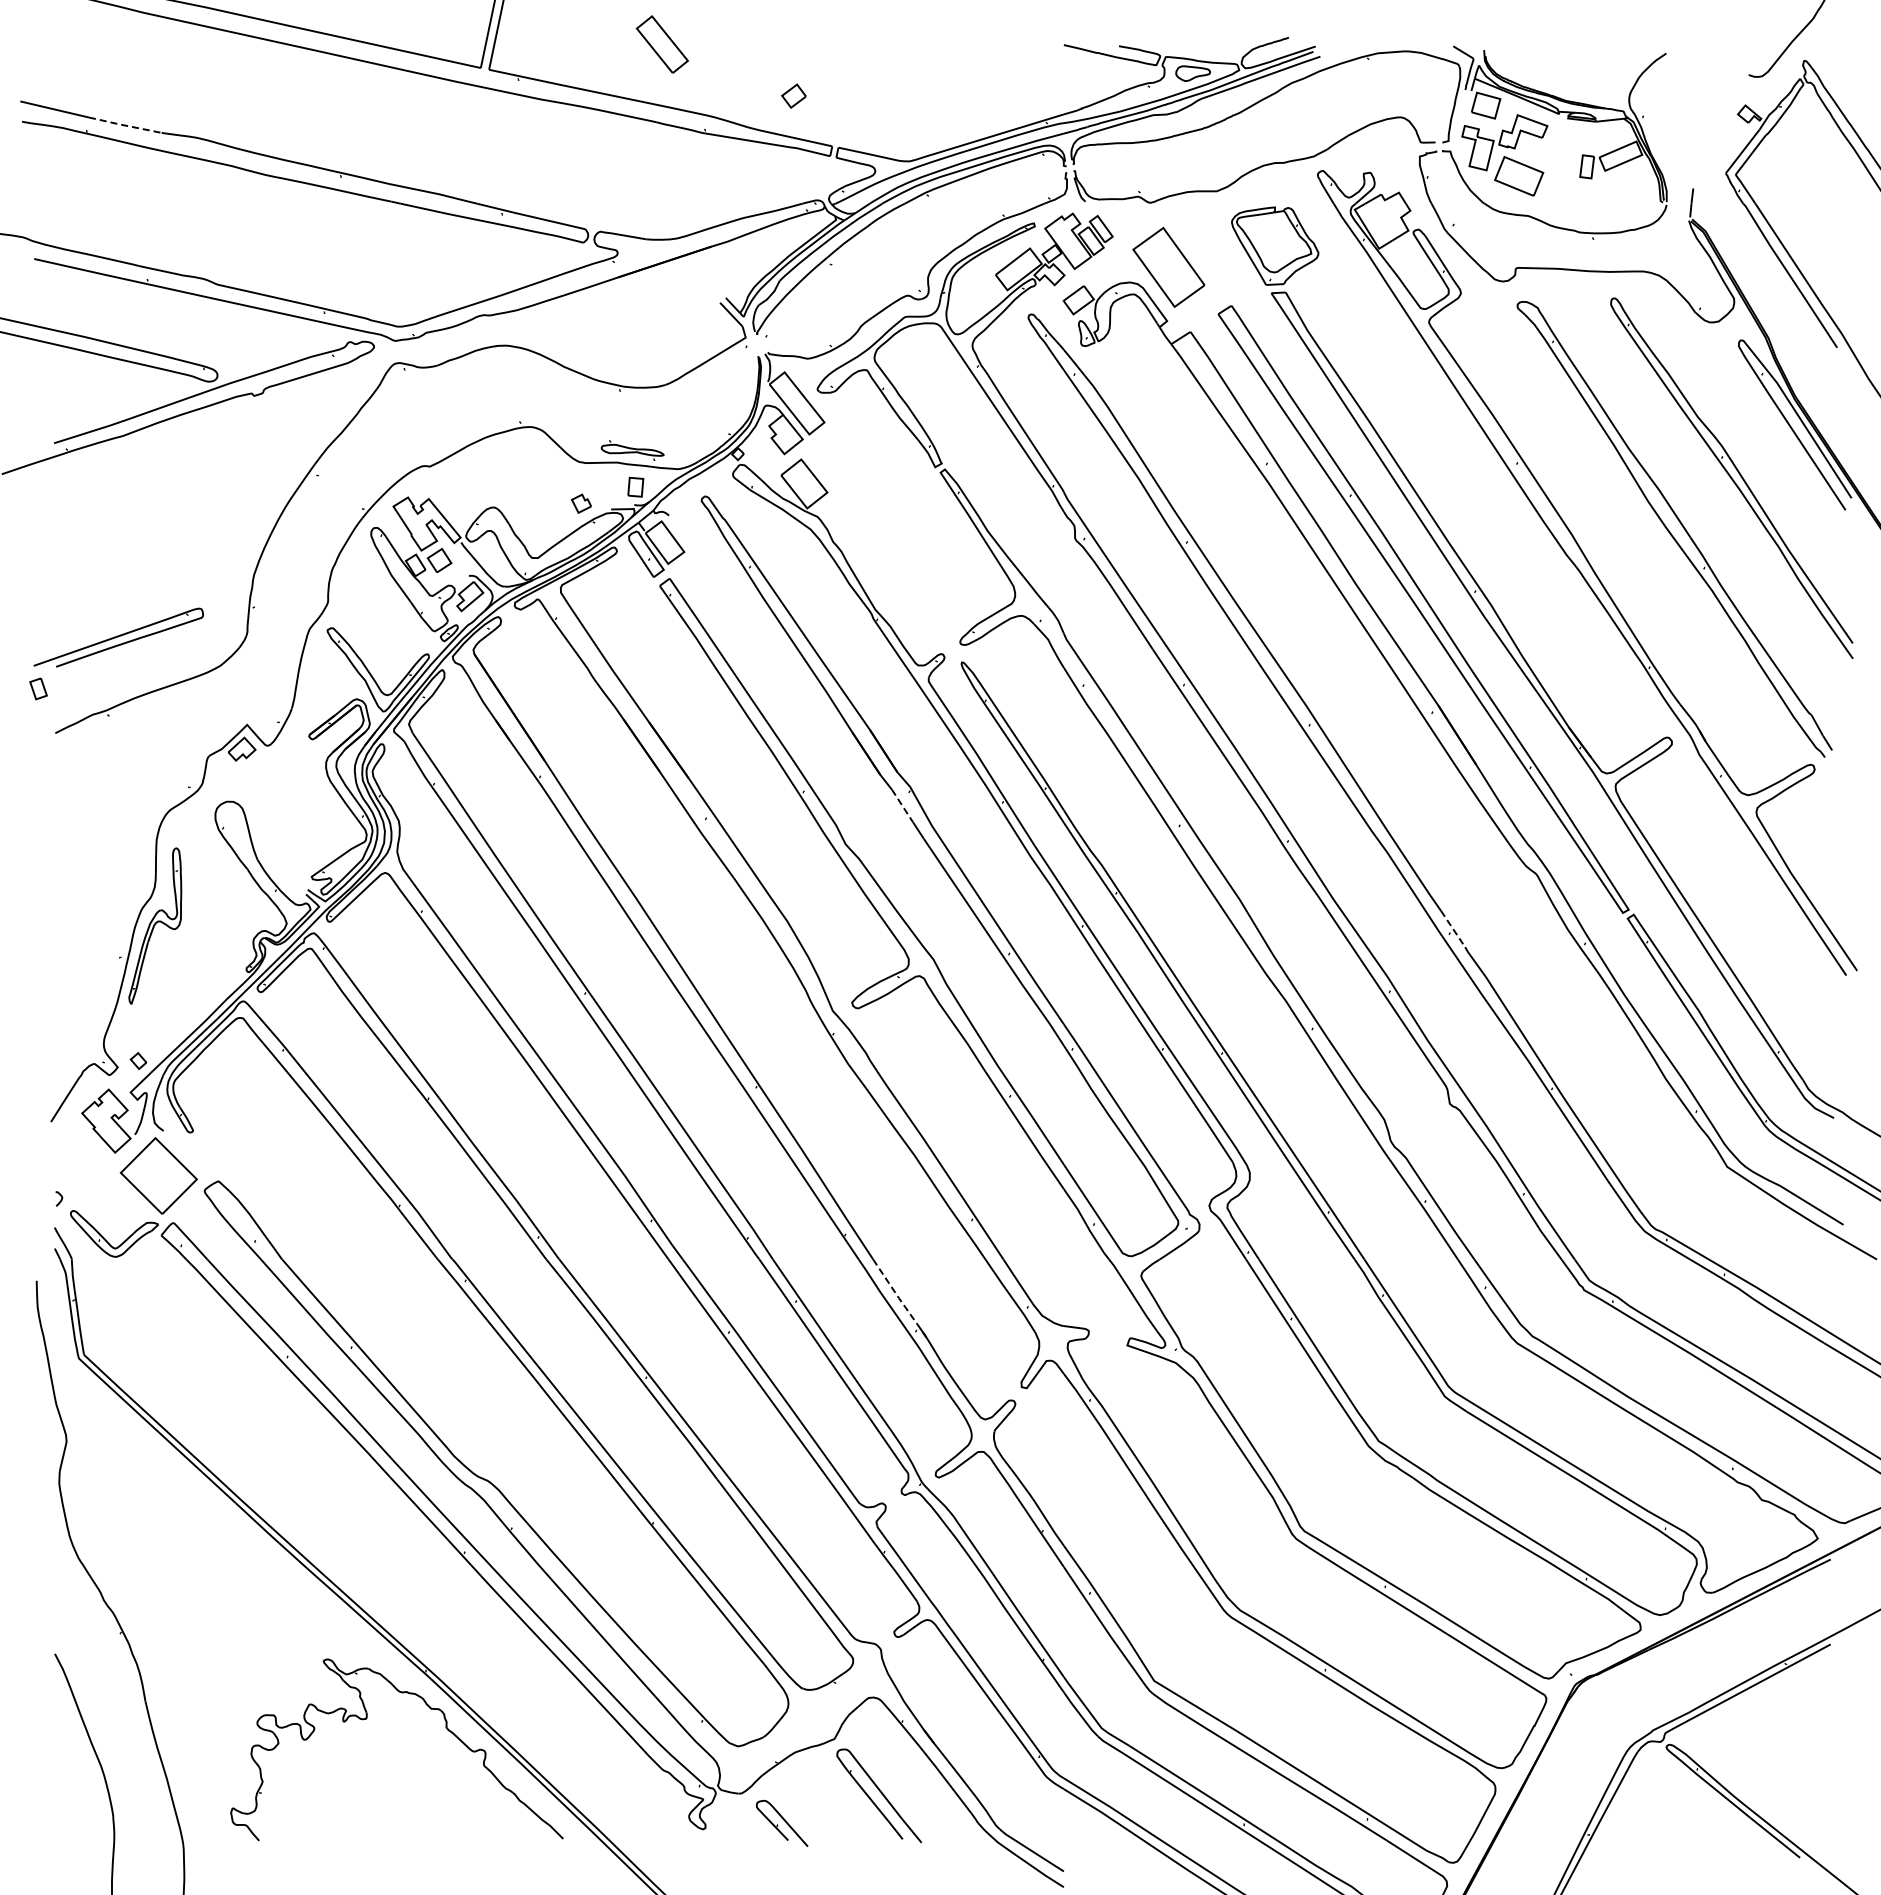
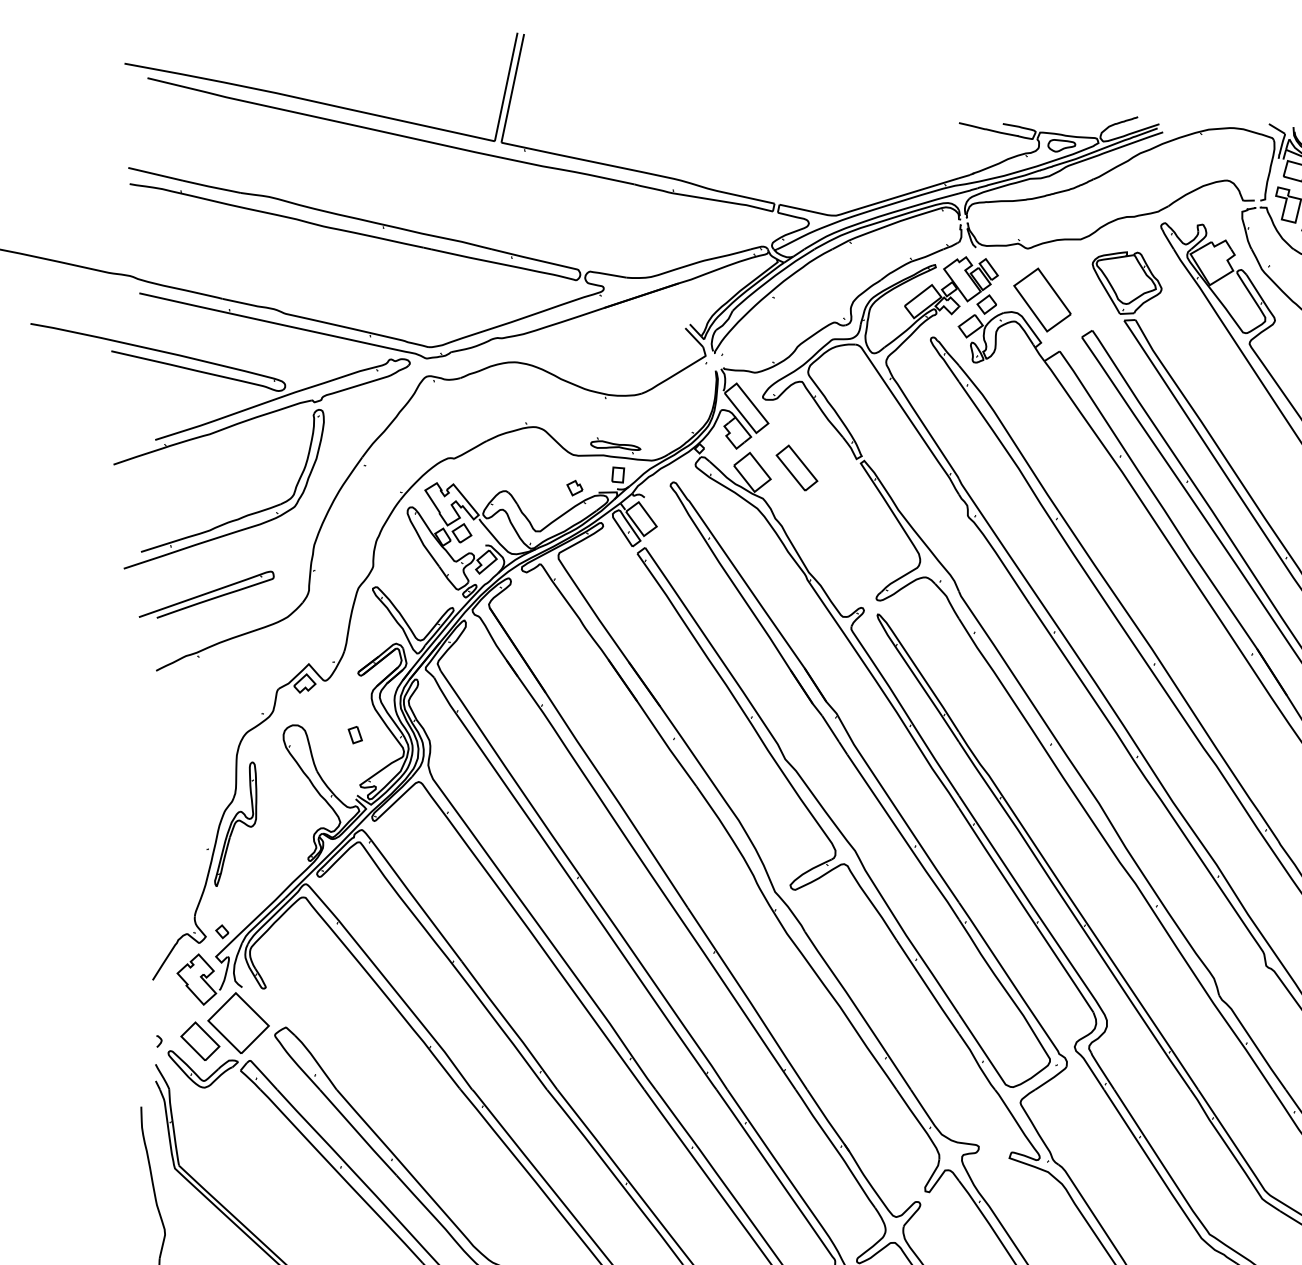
part: (661, 44) -> (796, 468), moved
part: (793, 95) -> (986, 304), moved
line: (126, 125) -> (212, 187), dashed -> solid
part: (152, 543) -> (233, 519), added
part: (38, 688) -> (355, 734), moved
line: (902, 806) -> (830, 729), dashed -> solid
line: (1453, 929) -> (1269, 827), dashed -> solid
part: (110, 1198) -> (200, 1041), added
line: (899, 1299) -> (828, 1121), dashed -> solid

